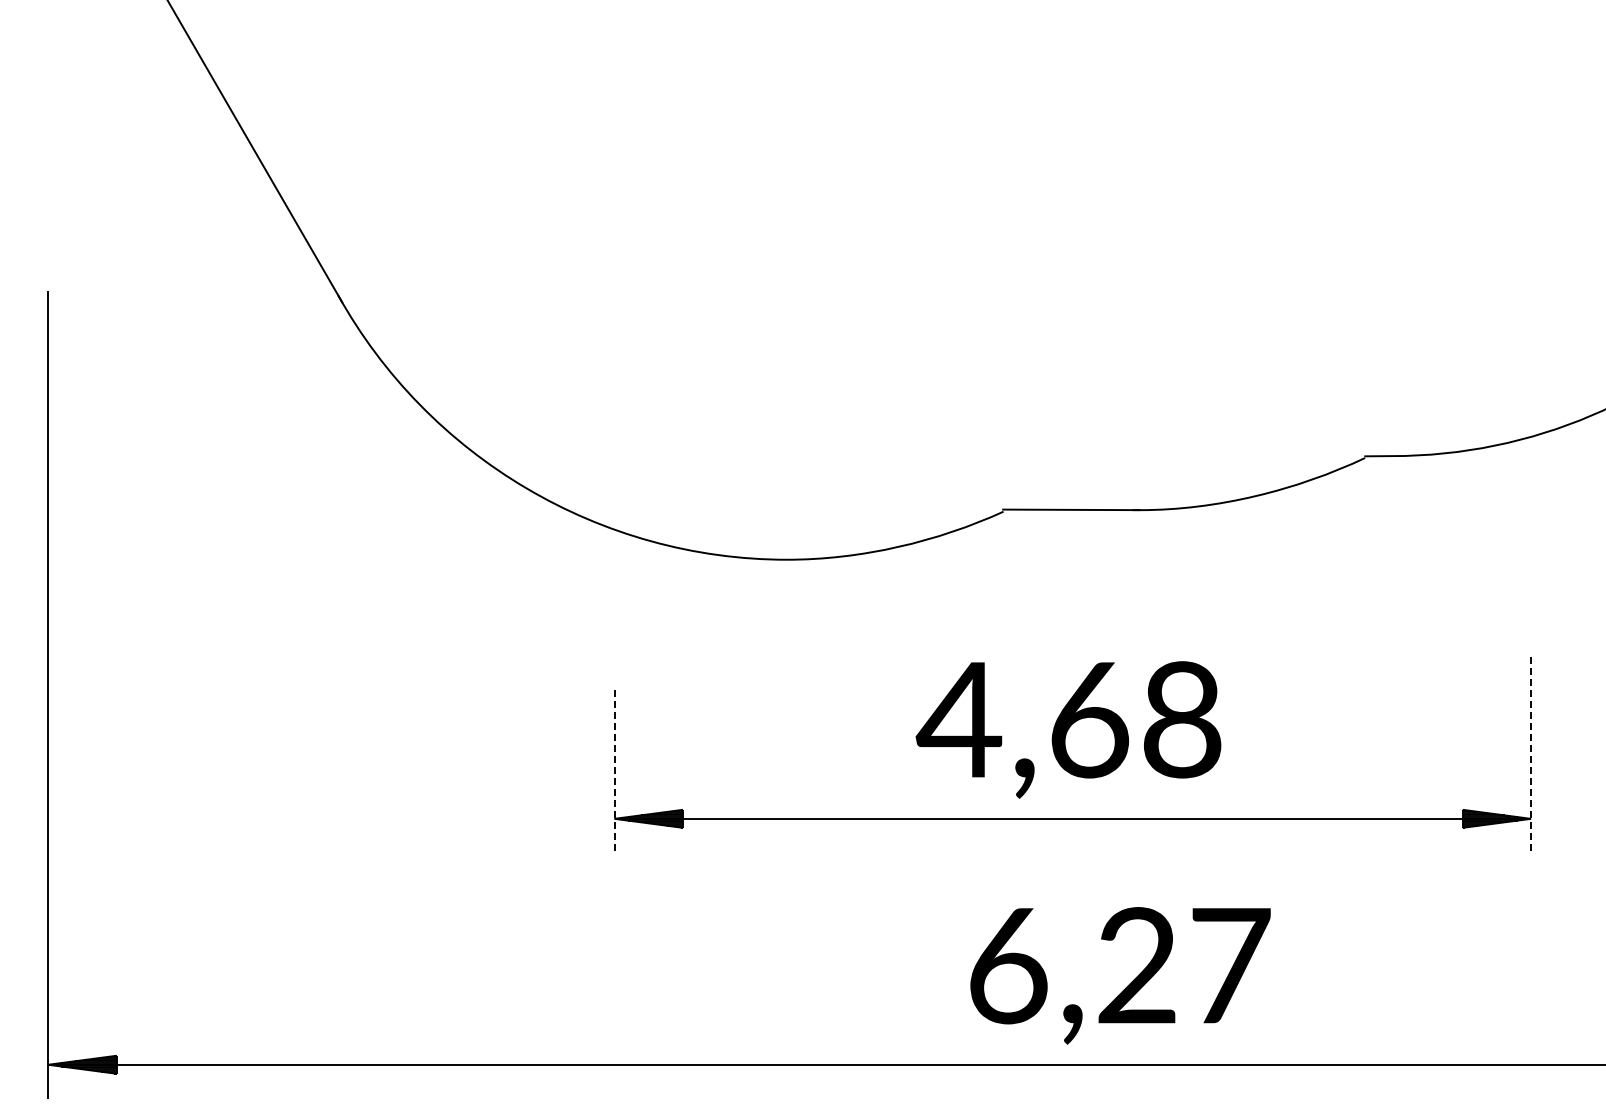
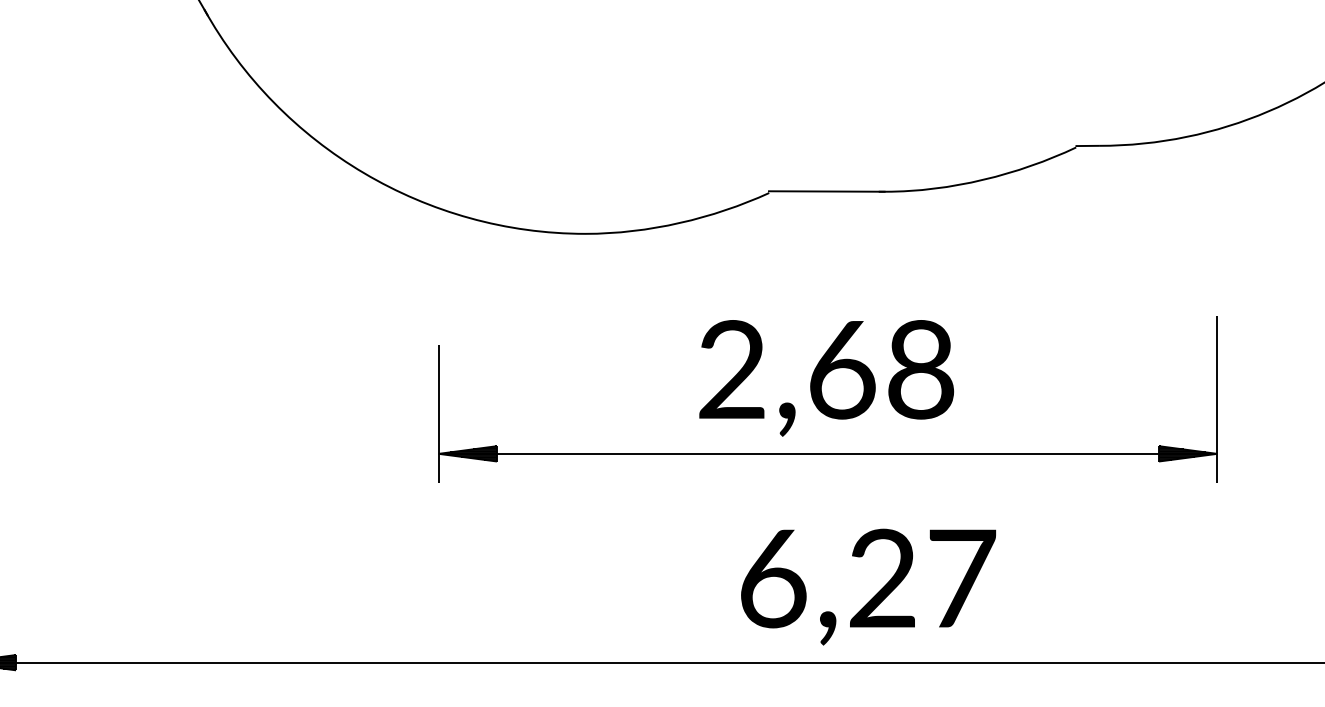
text: (958, 719) -> (730, 369), 4,68 -> 2,68
line: (1531, 755) -> (1217, 400), dashed -> solid
line: (614, 772) -> (438, 414), dashed -> solid

